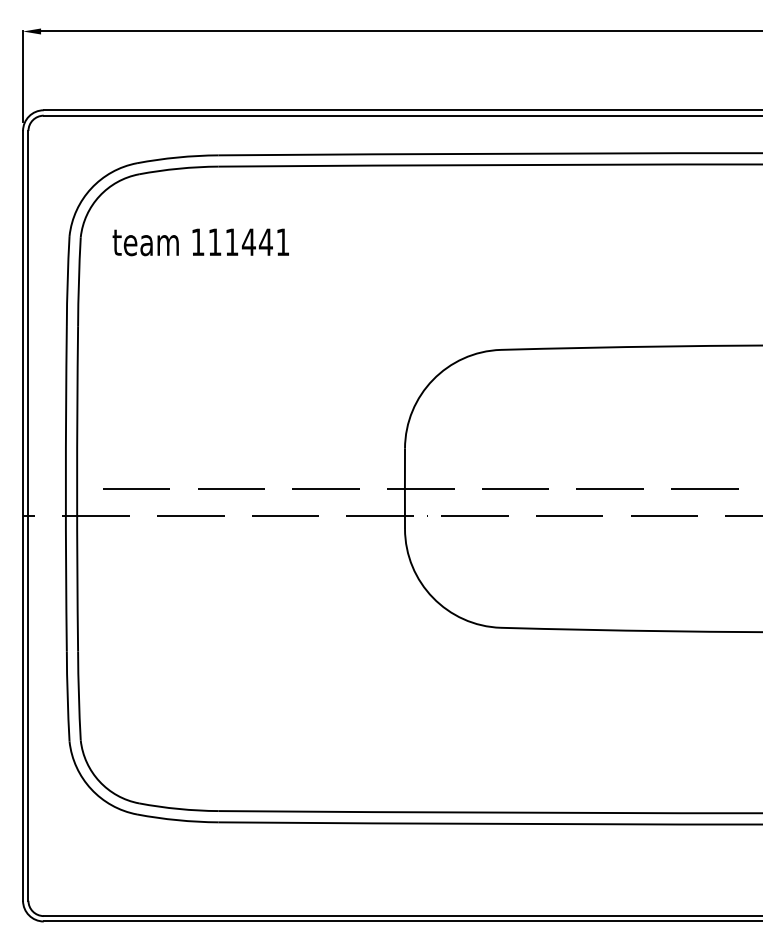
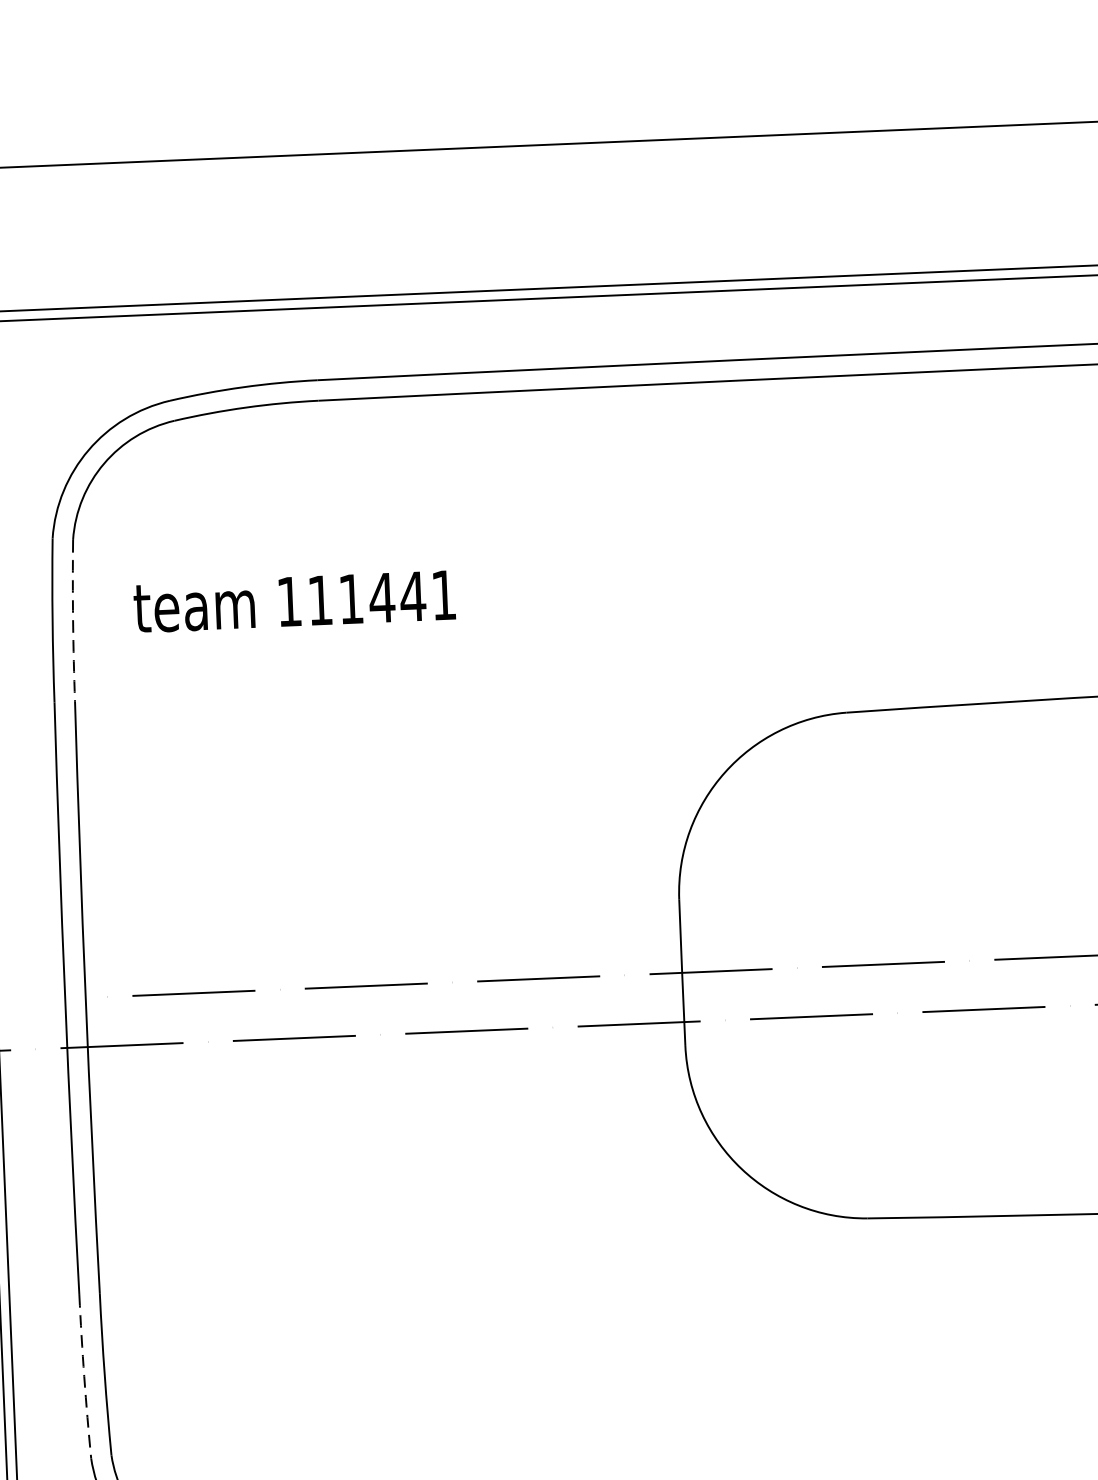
text: (200, 242) -> (293, 602), moved
arc: (78, 281) -> (72, 620), solid -> dashed
arc: (67, 696) -> (83, 1376), solid -> dashed

